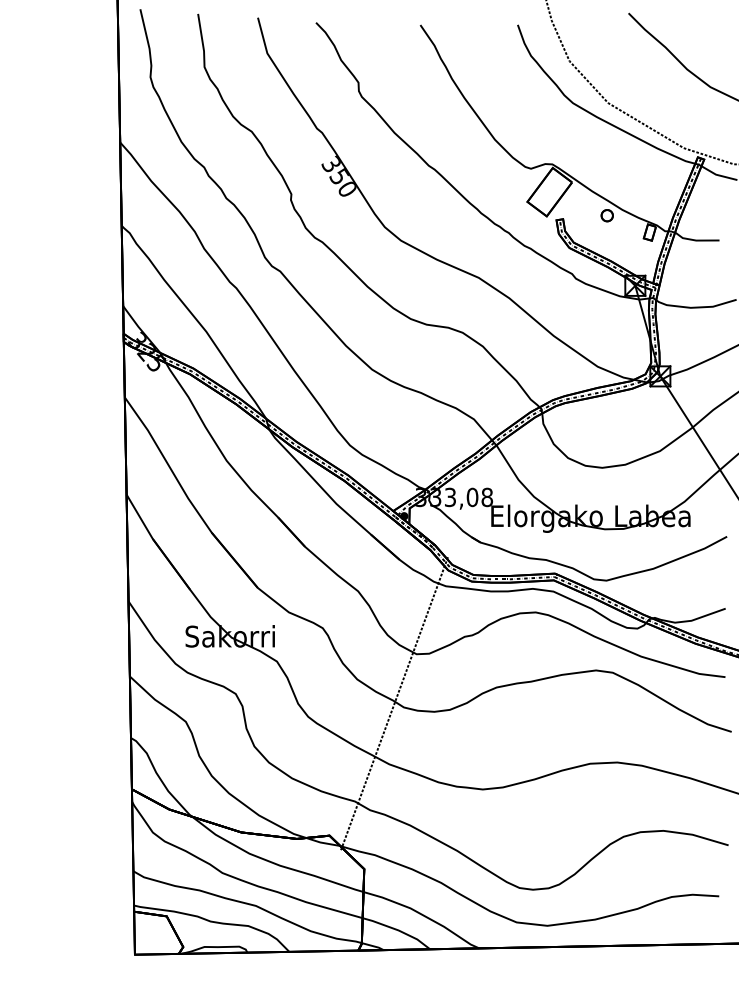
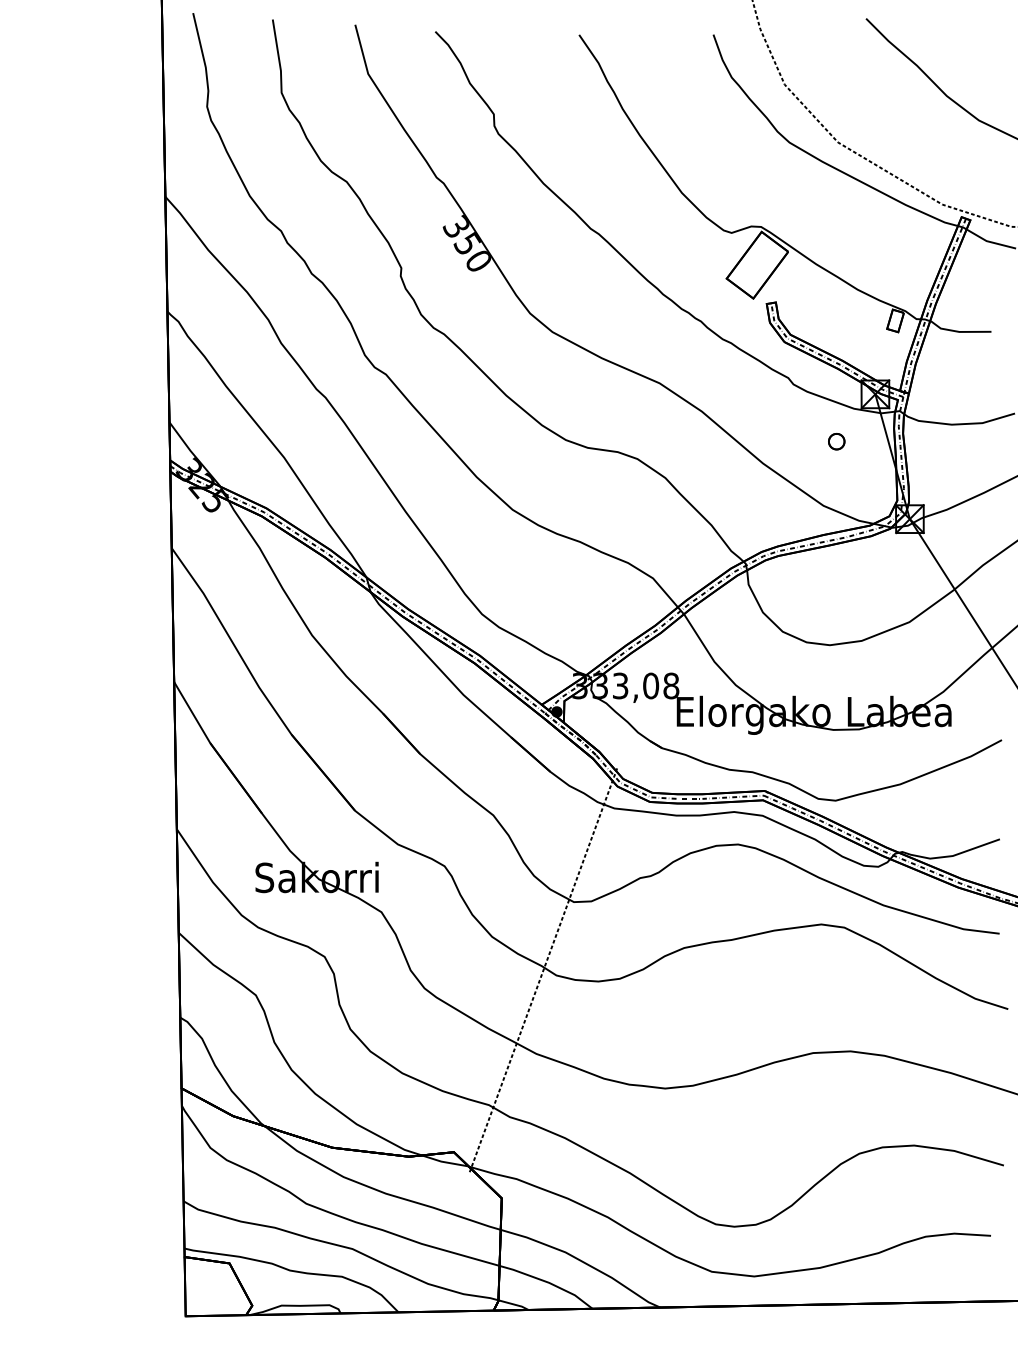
part: (607, 215) -> (836, 441), moved

